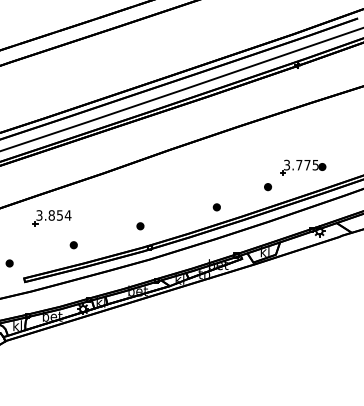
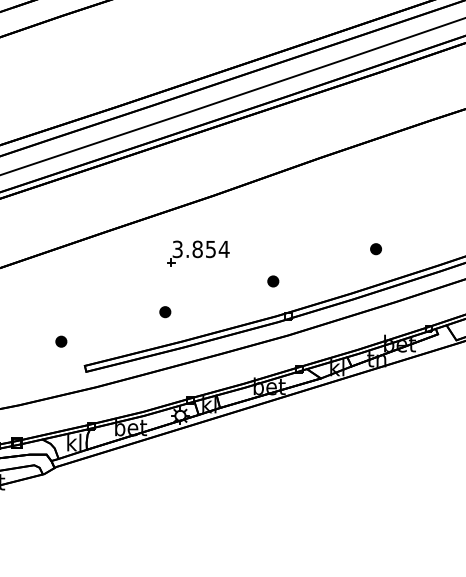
part: (216, 207) -> (375, 249), moved
part: (51, 218) -> (197, 254), moved

